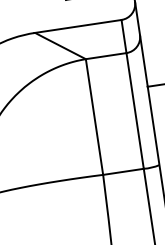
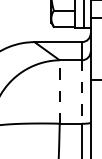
line: (136, 111) -> (82, 92), solid -> dashed
line: (94, 118) -> (59, 92), solid -> dashed

